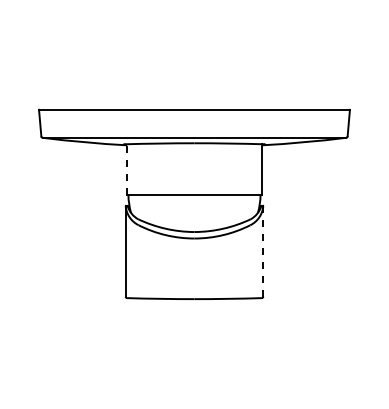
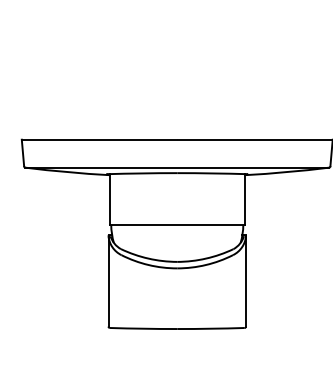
line: (127, 169) -> (110, 199), dashed -> solid
line: (263, 251) -> (246, 281), dashed -> solid

